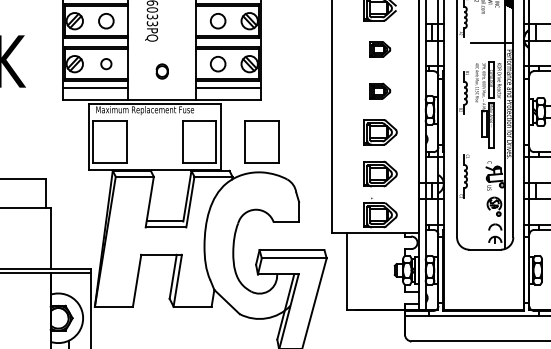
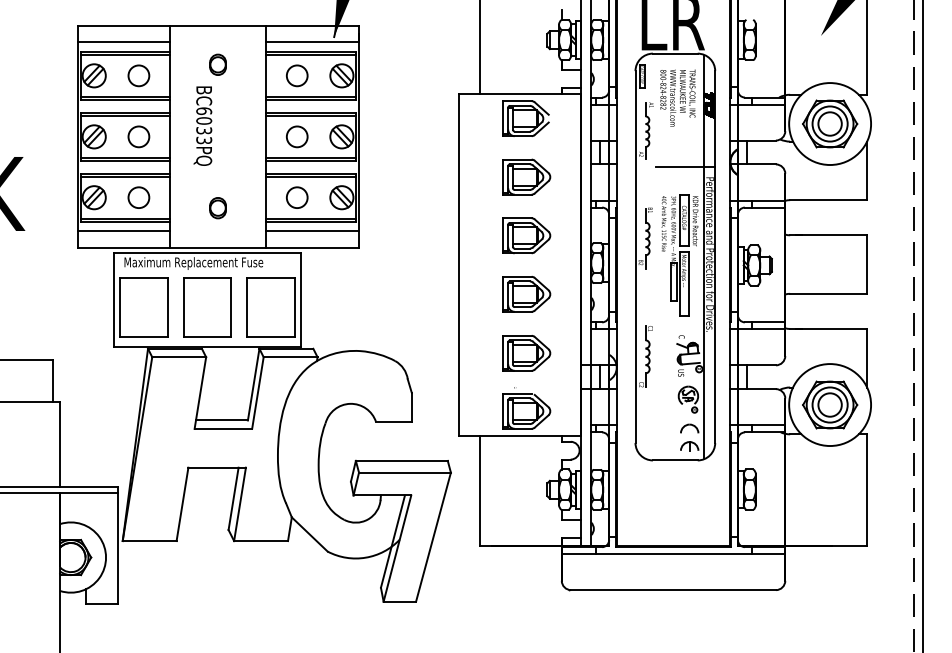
part: (380, 49) -> (526, 176), size x1.67
circle: (106, 64) -> (138, 197), size x1.43
part: (380, 90) -> (526, 235), size x1.67
part: (262, 141) -> (207, 307), moved

